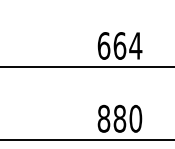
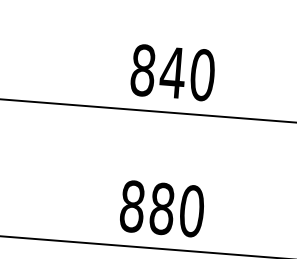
text: (119, 45) -> (172, 71), 664 -> 840

